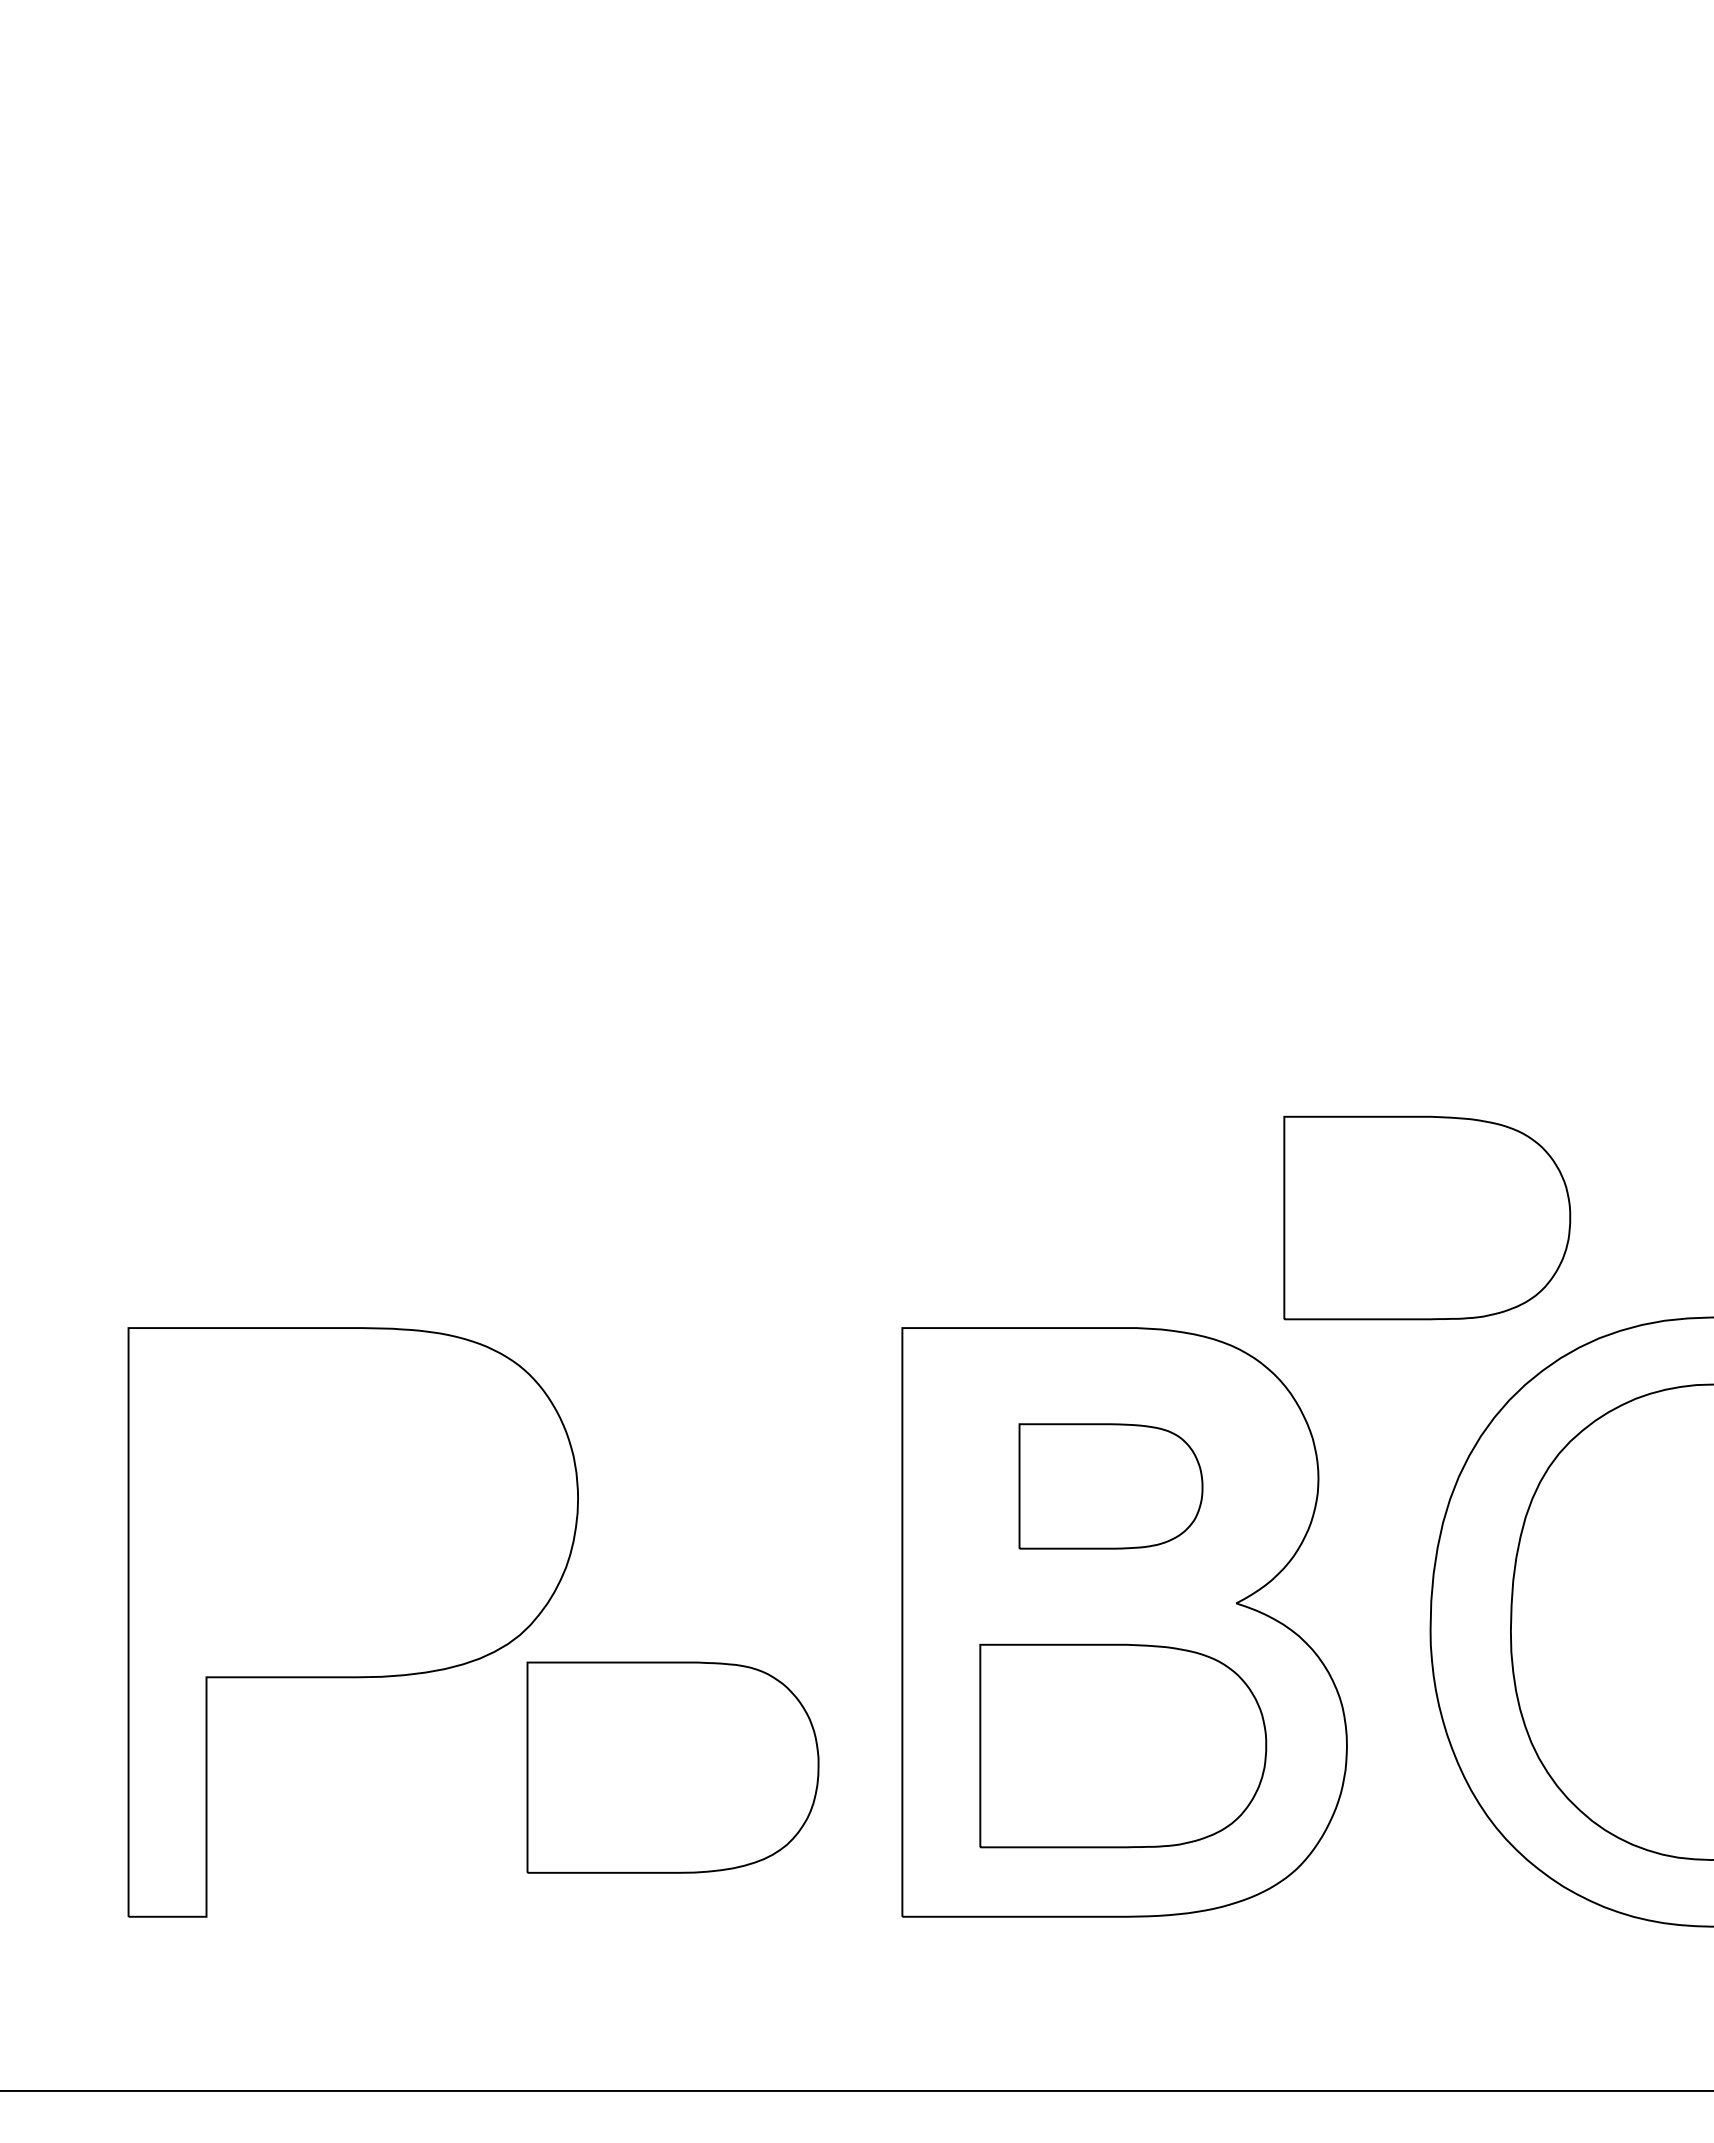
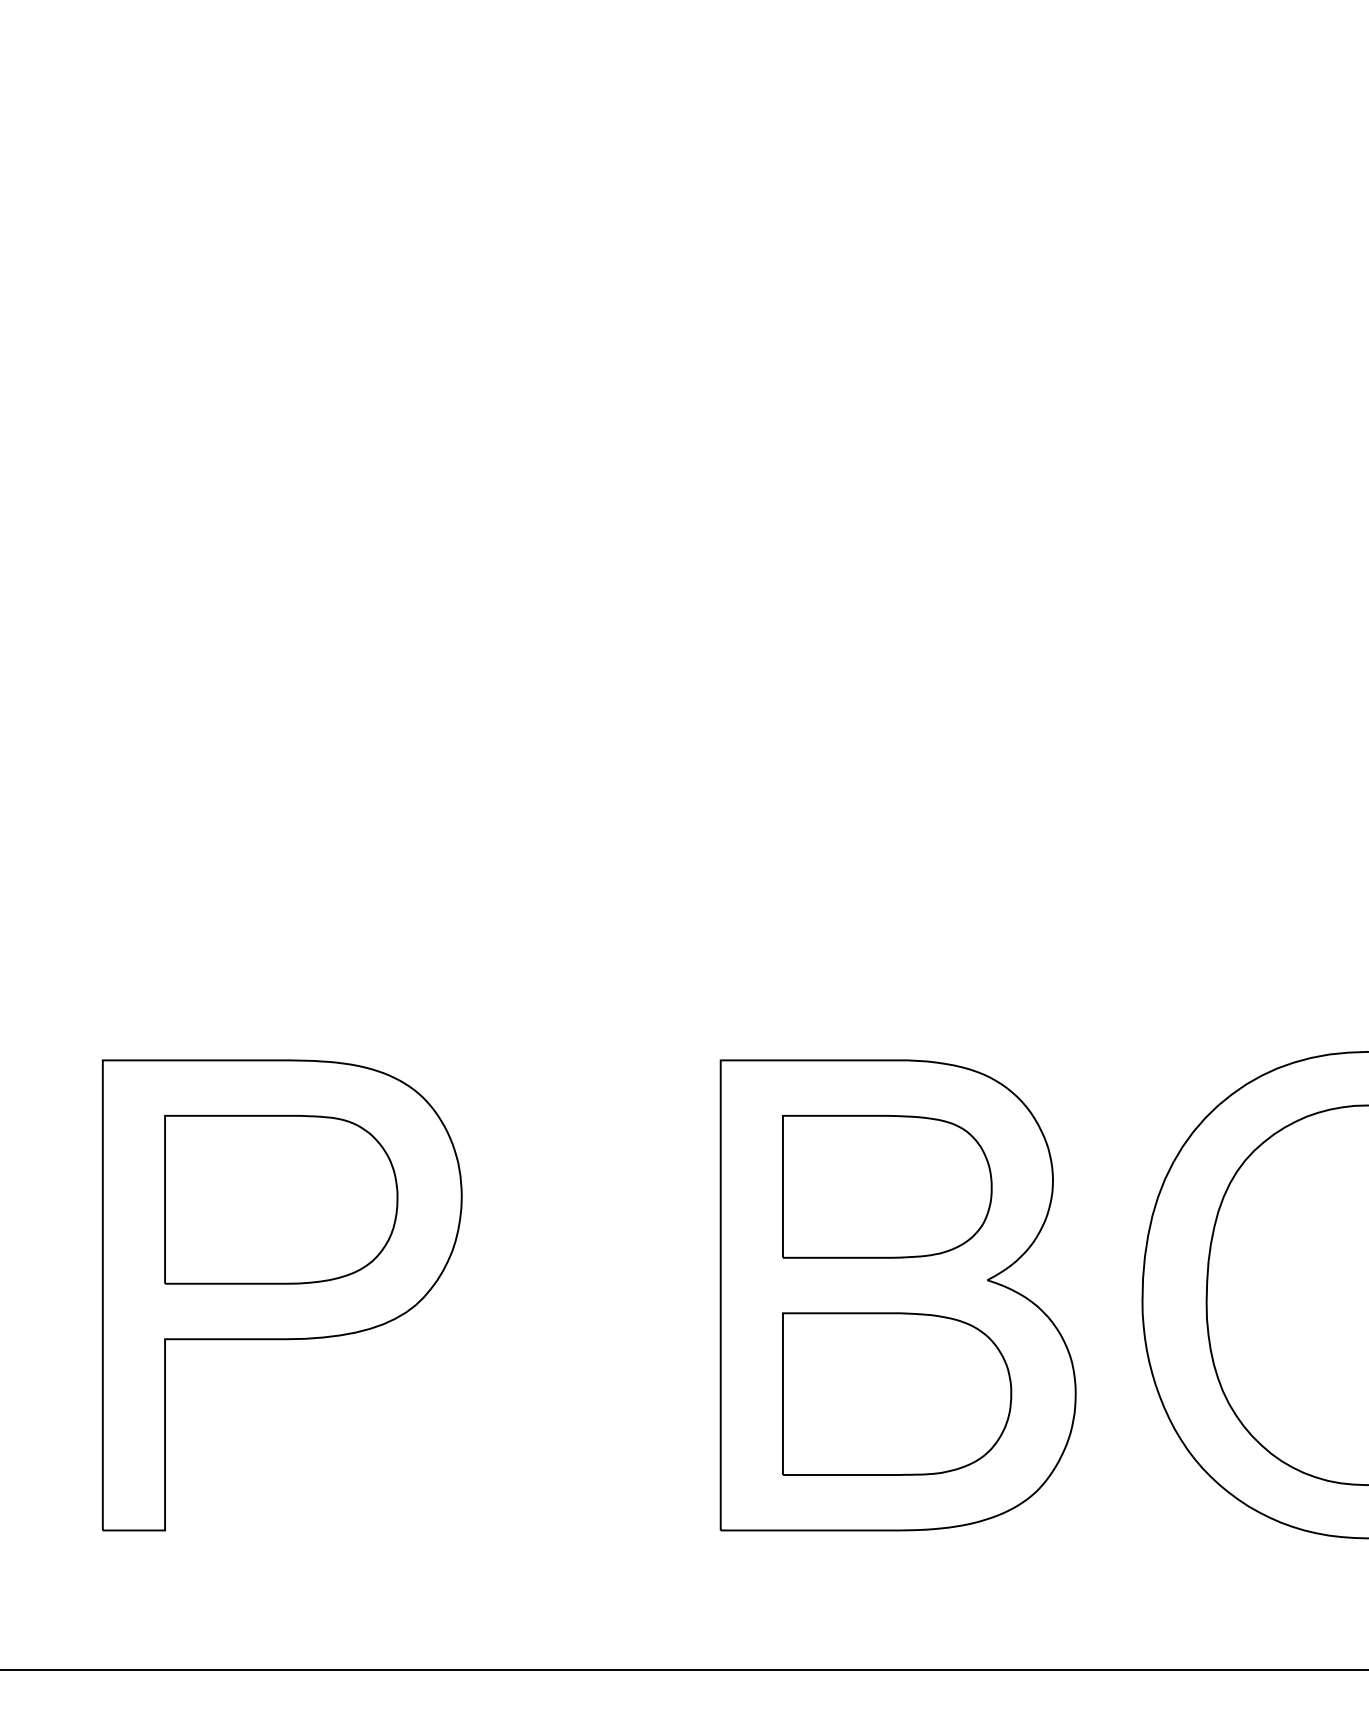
part: (1427, 1217) -> (1140, 972), removed
part: (1110, 1486) -> (886, 1186), size x1.43
part: (672, 1767) -> (280, 1199), moved

